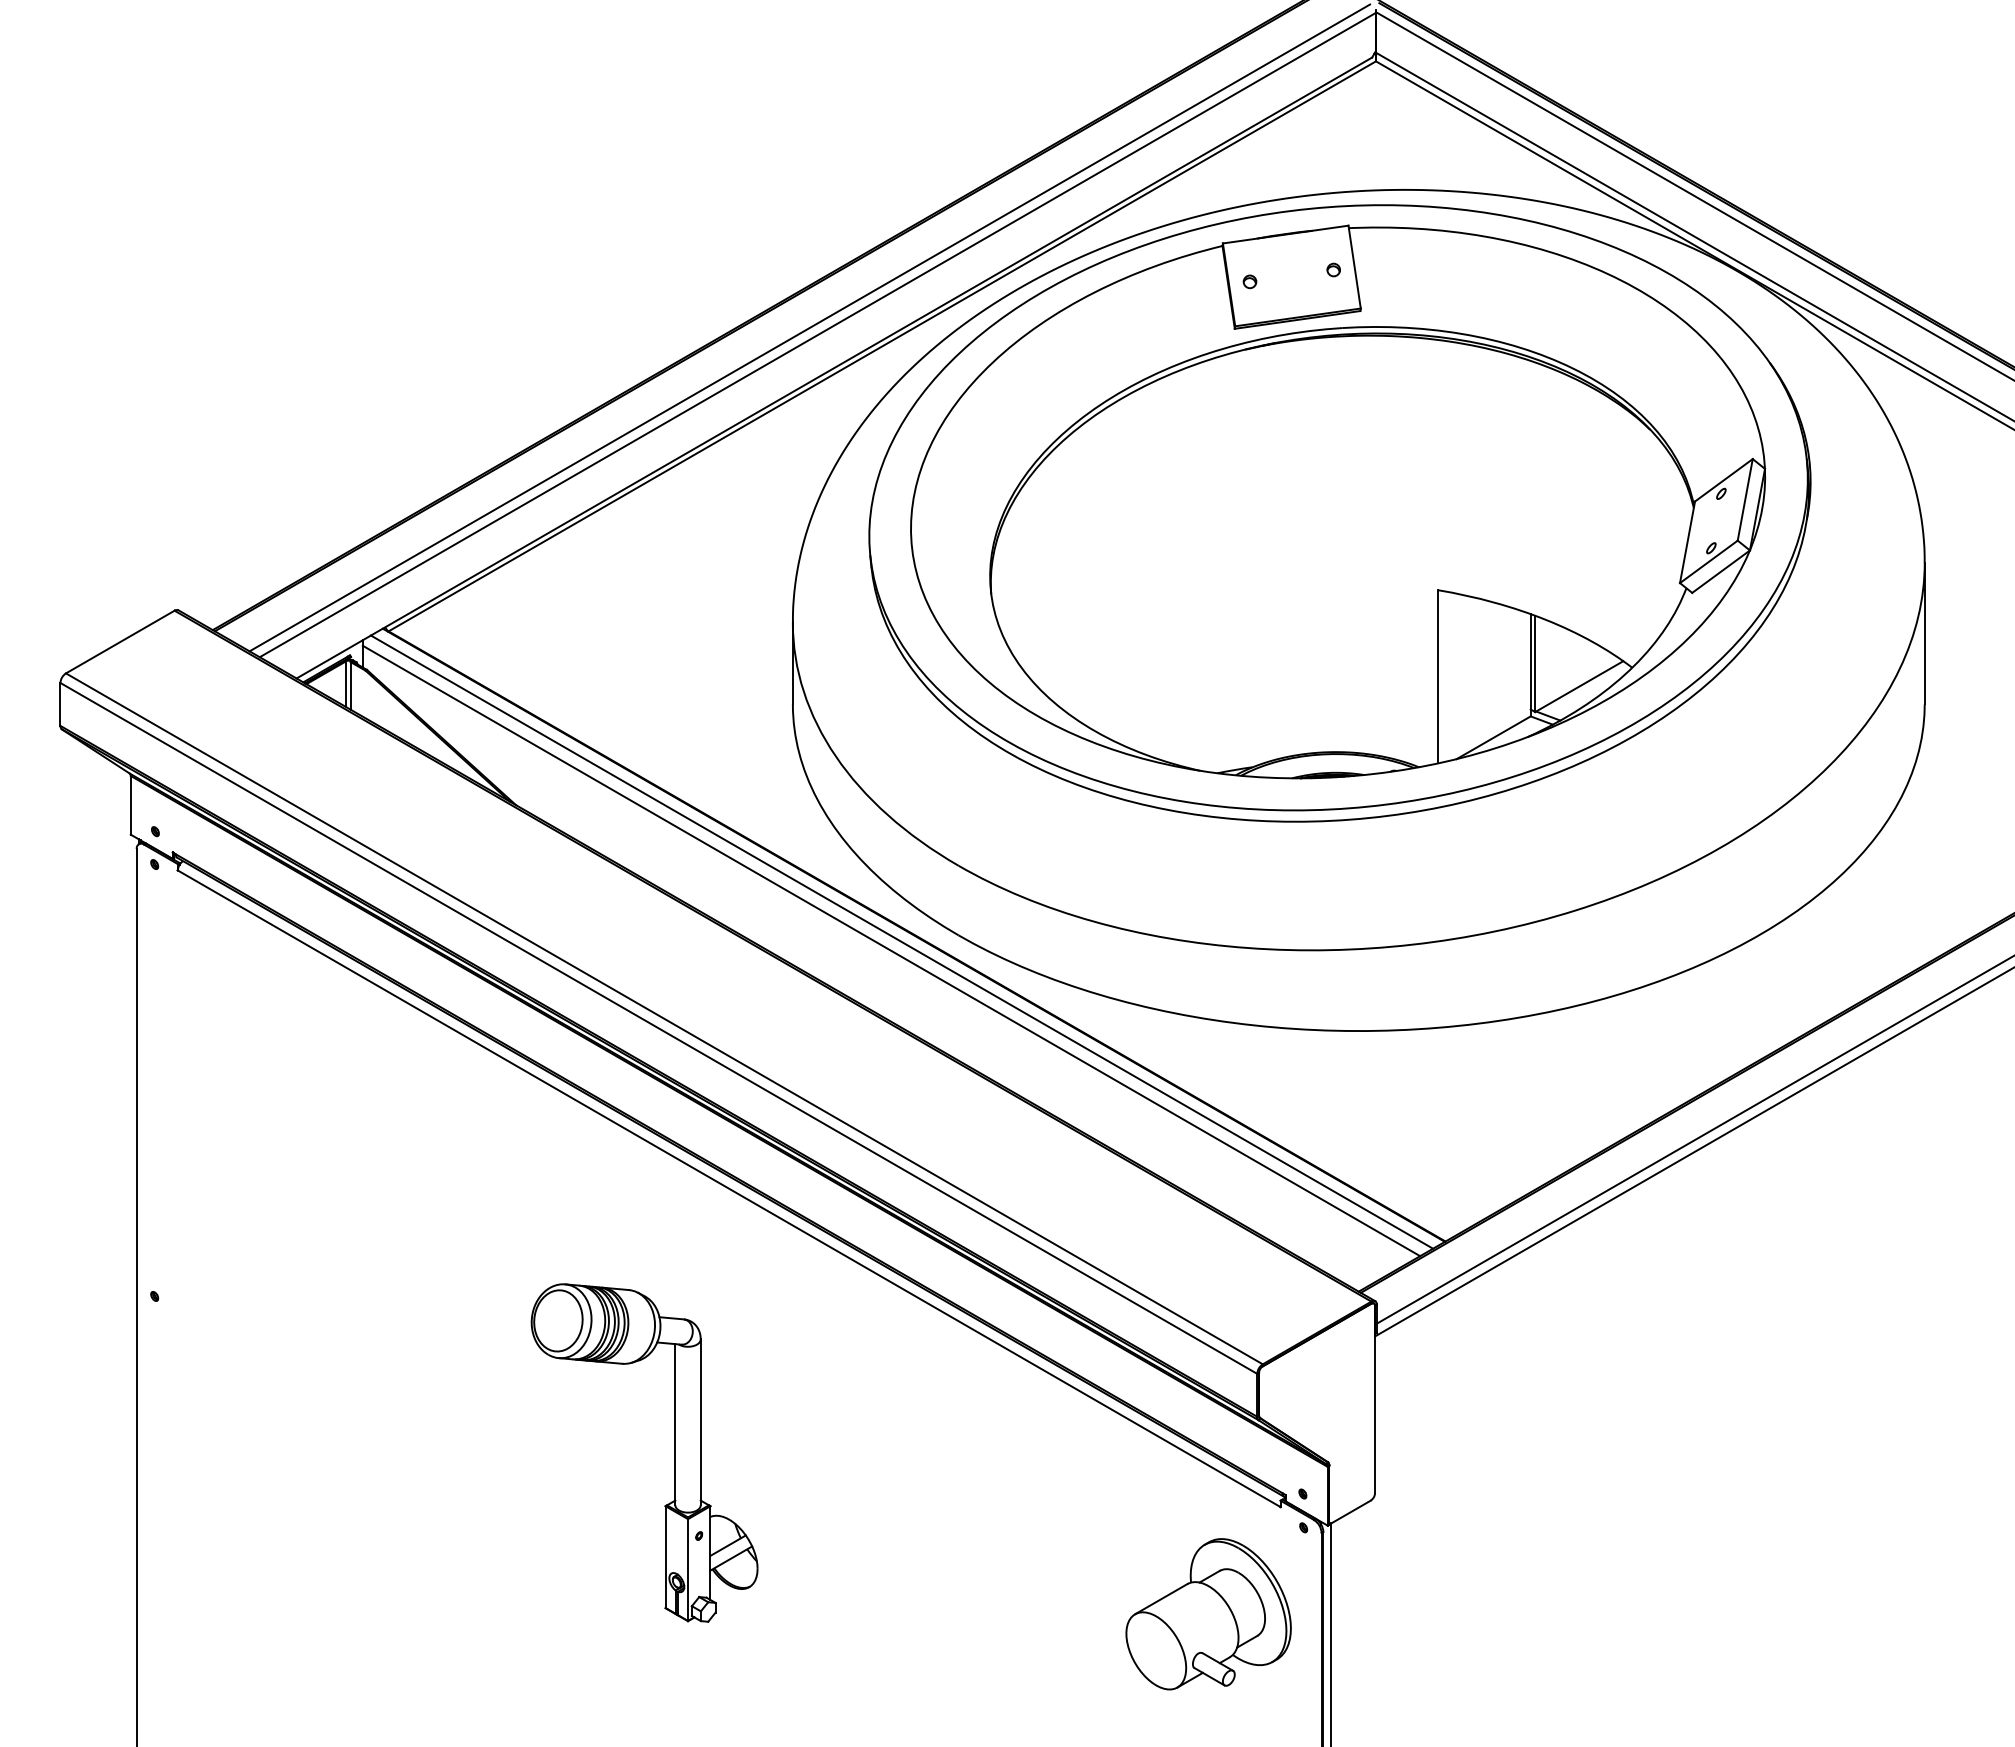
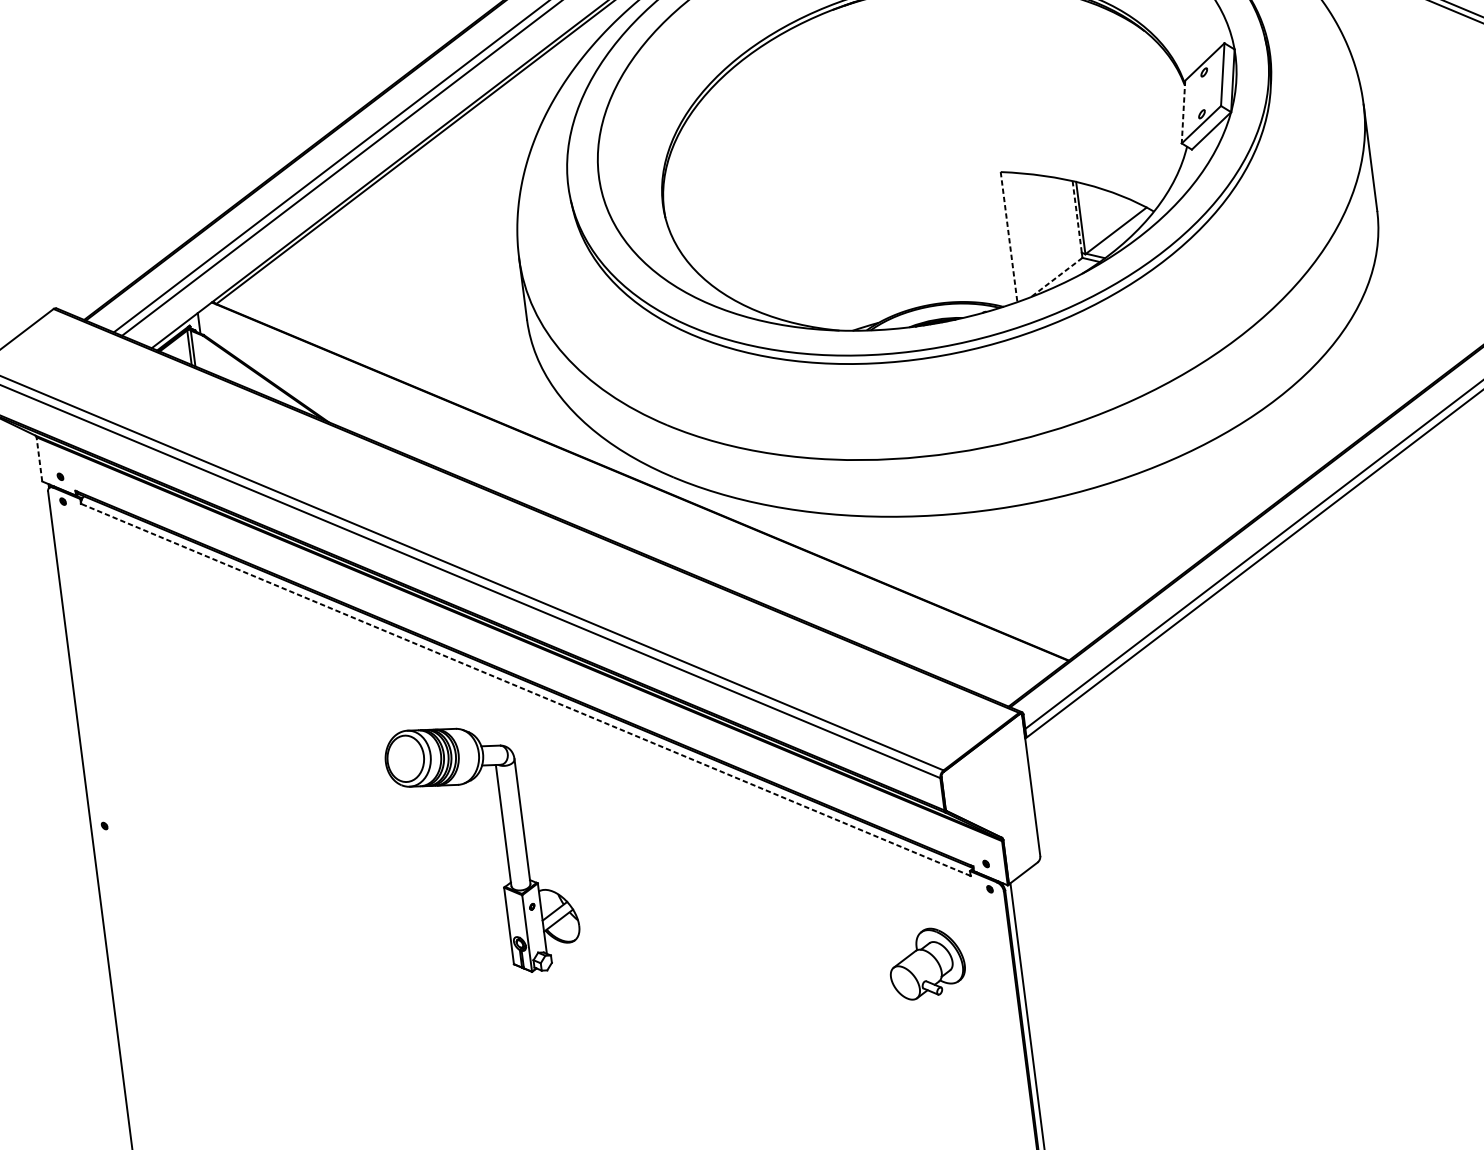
line: (1687, 542) -> (1183, 112), solid -> dashed
line: (1530, 661) -> (1077, 216), solid -> dashed
line: (1438, 676) -> (1009, 236), solid -> dashed
line: (1493, 737) -> (1056, 277), solid -> dashed
line: (130, 804) -> (39, 458), solid -> dashed
line: (901, 941) -> (631, 487), removed
line: (891, 950) -> (624, 495), removed
line: (729, 1188) -> (526, 689), solid -> dashed
part: (674, 1452) -> (505, 846), moved
part: (1208, 1614) -> (926, 963), size x0.6

